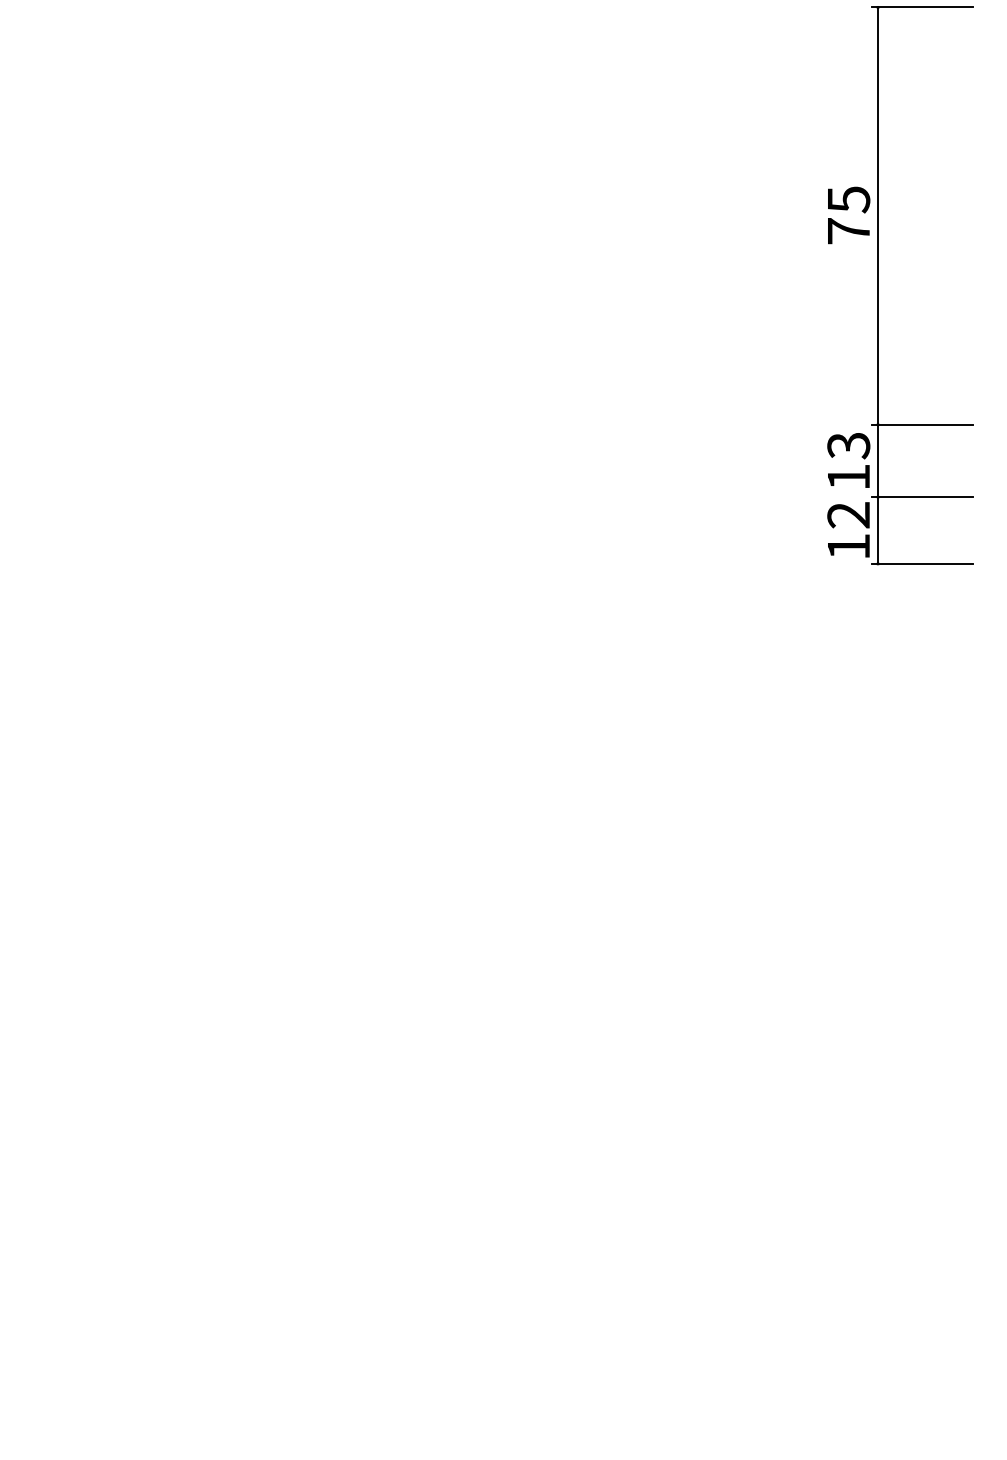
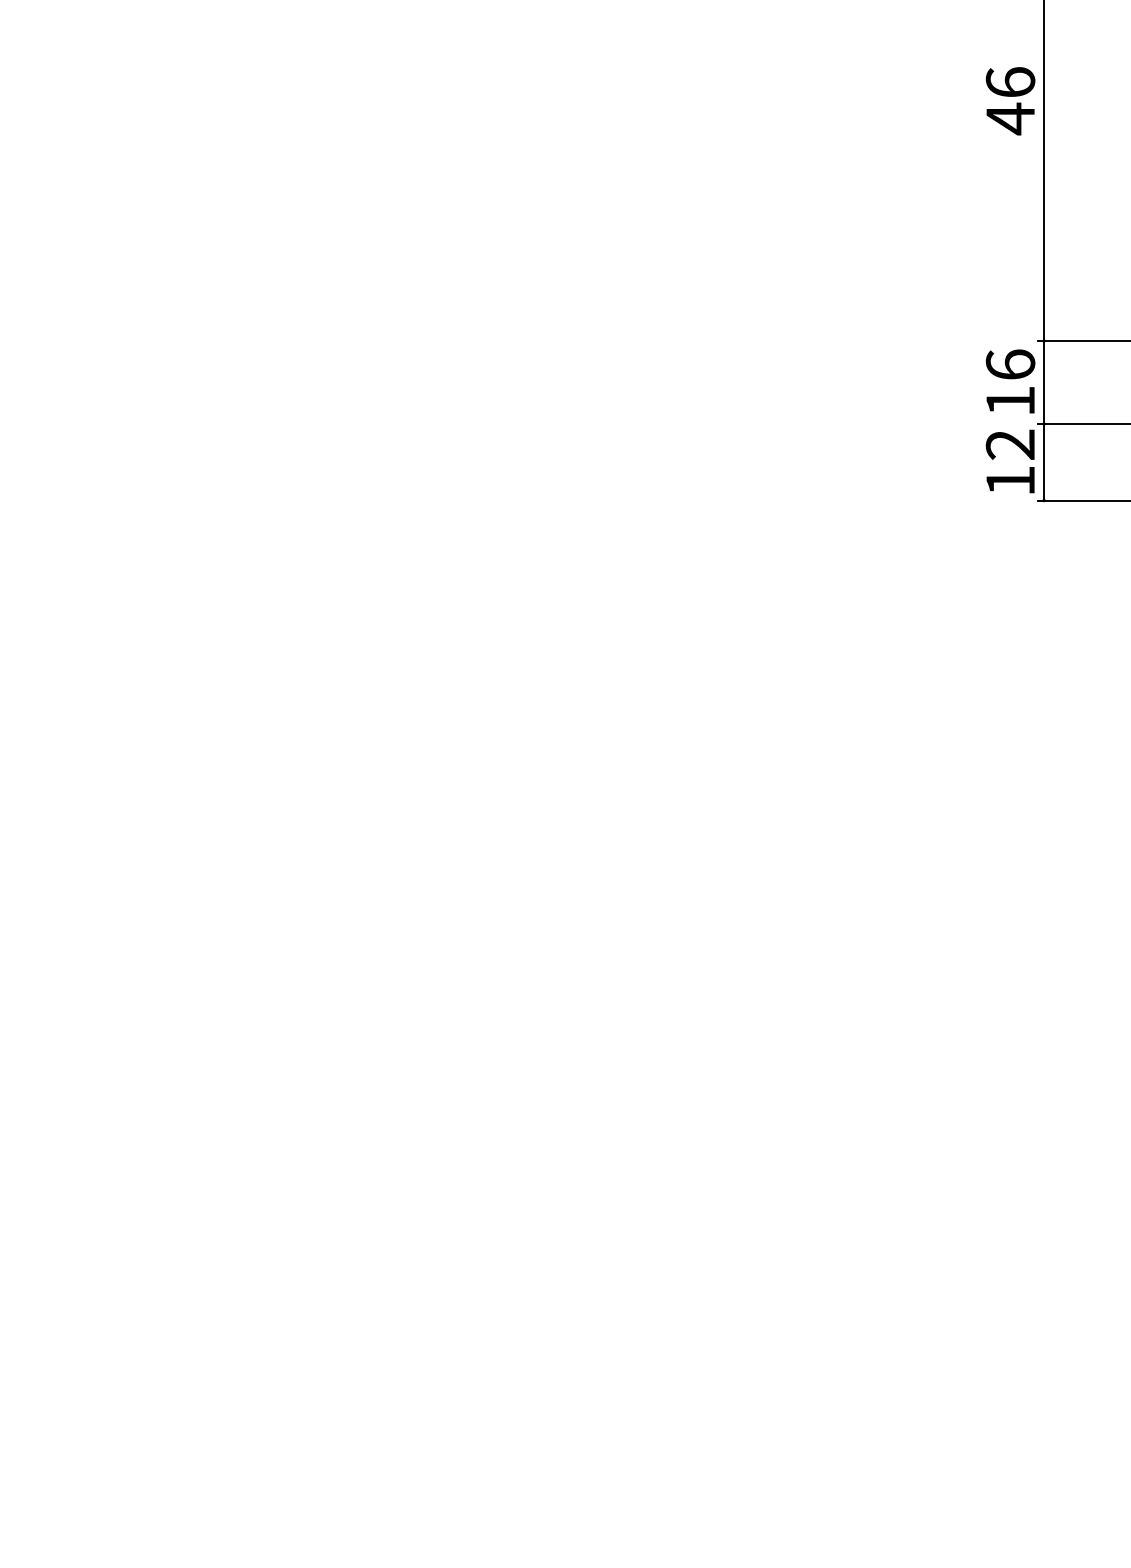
text: (848, 215) -> (1010, 100), 75 -> 46
text: (848, 445) -> (1010, 364), 13 -> 16

